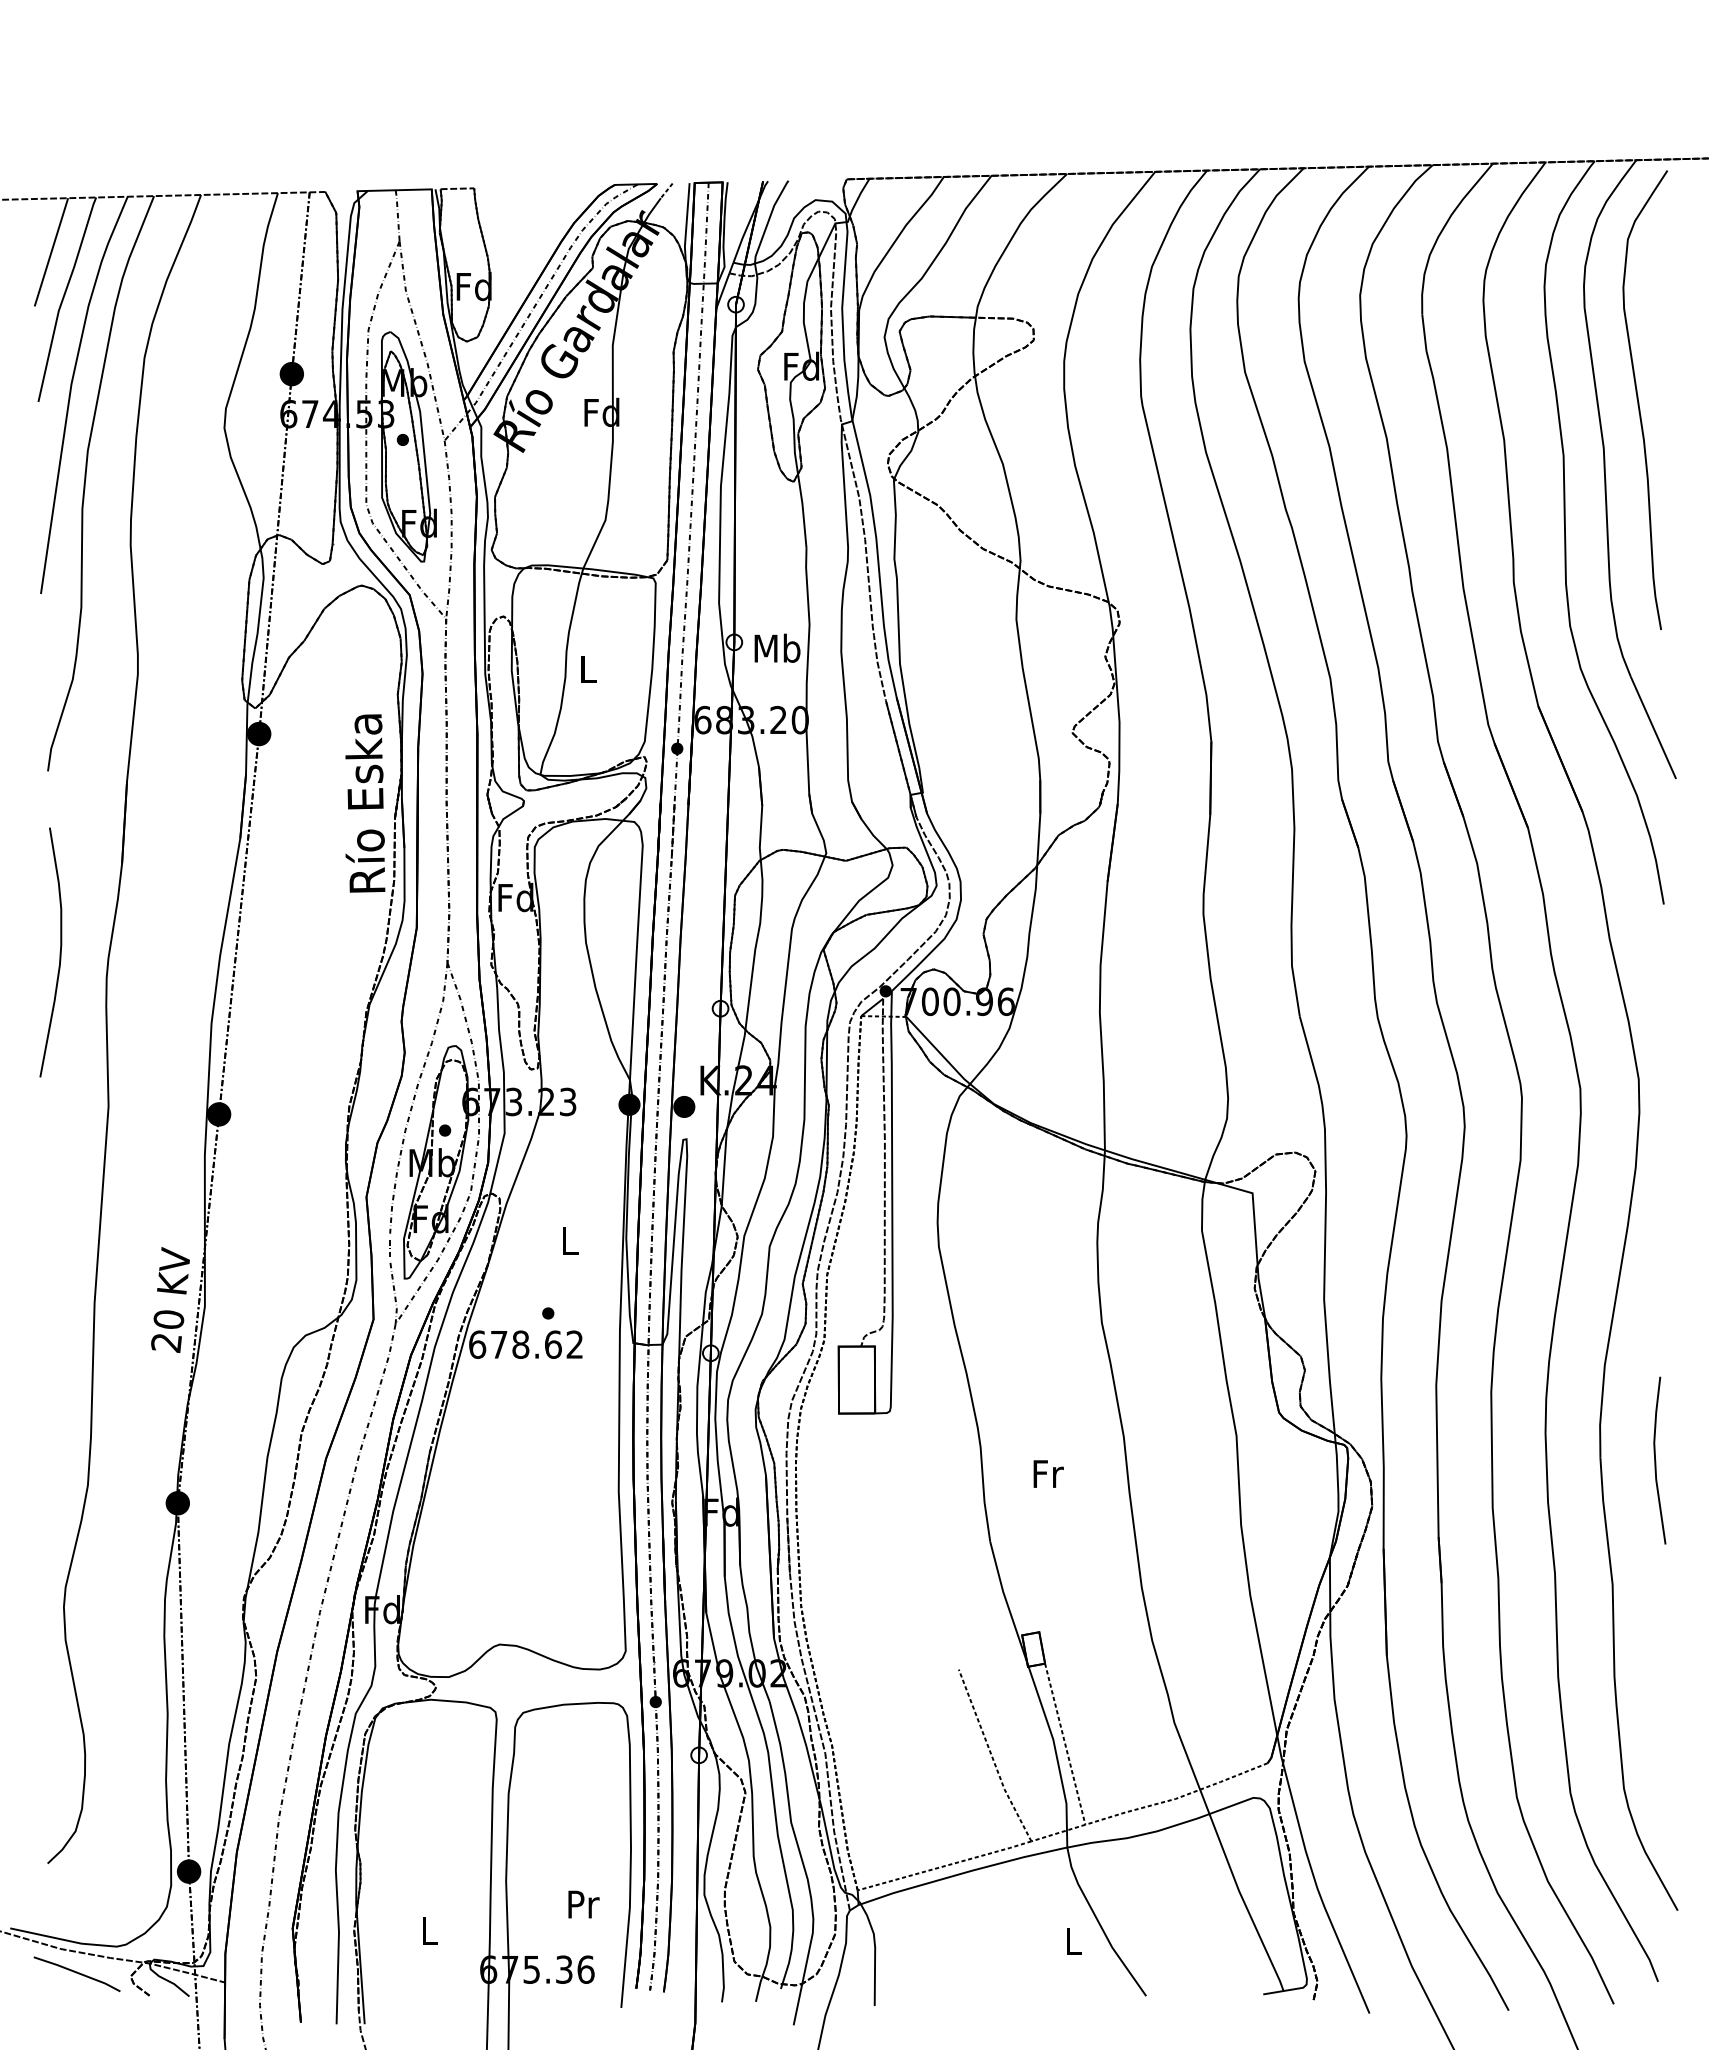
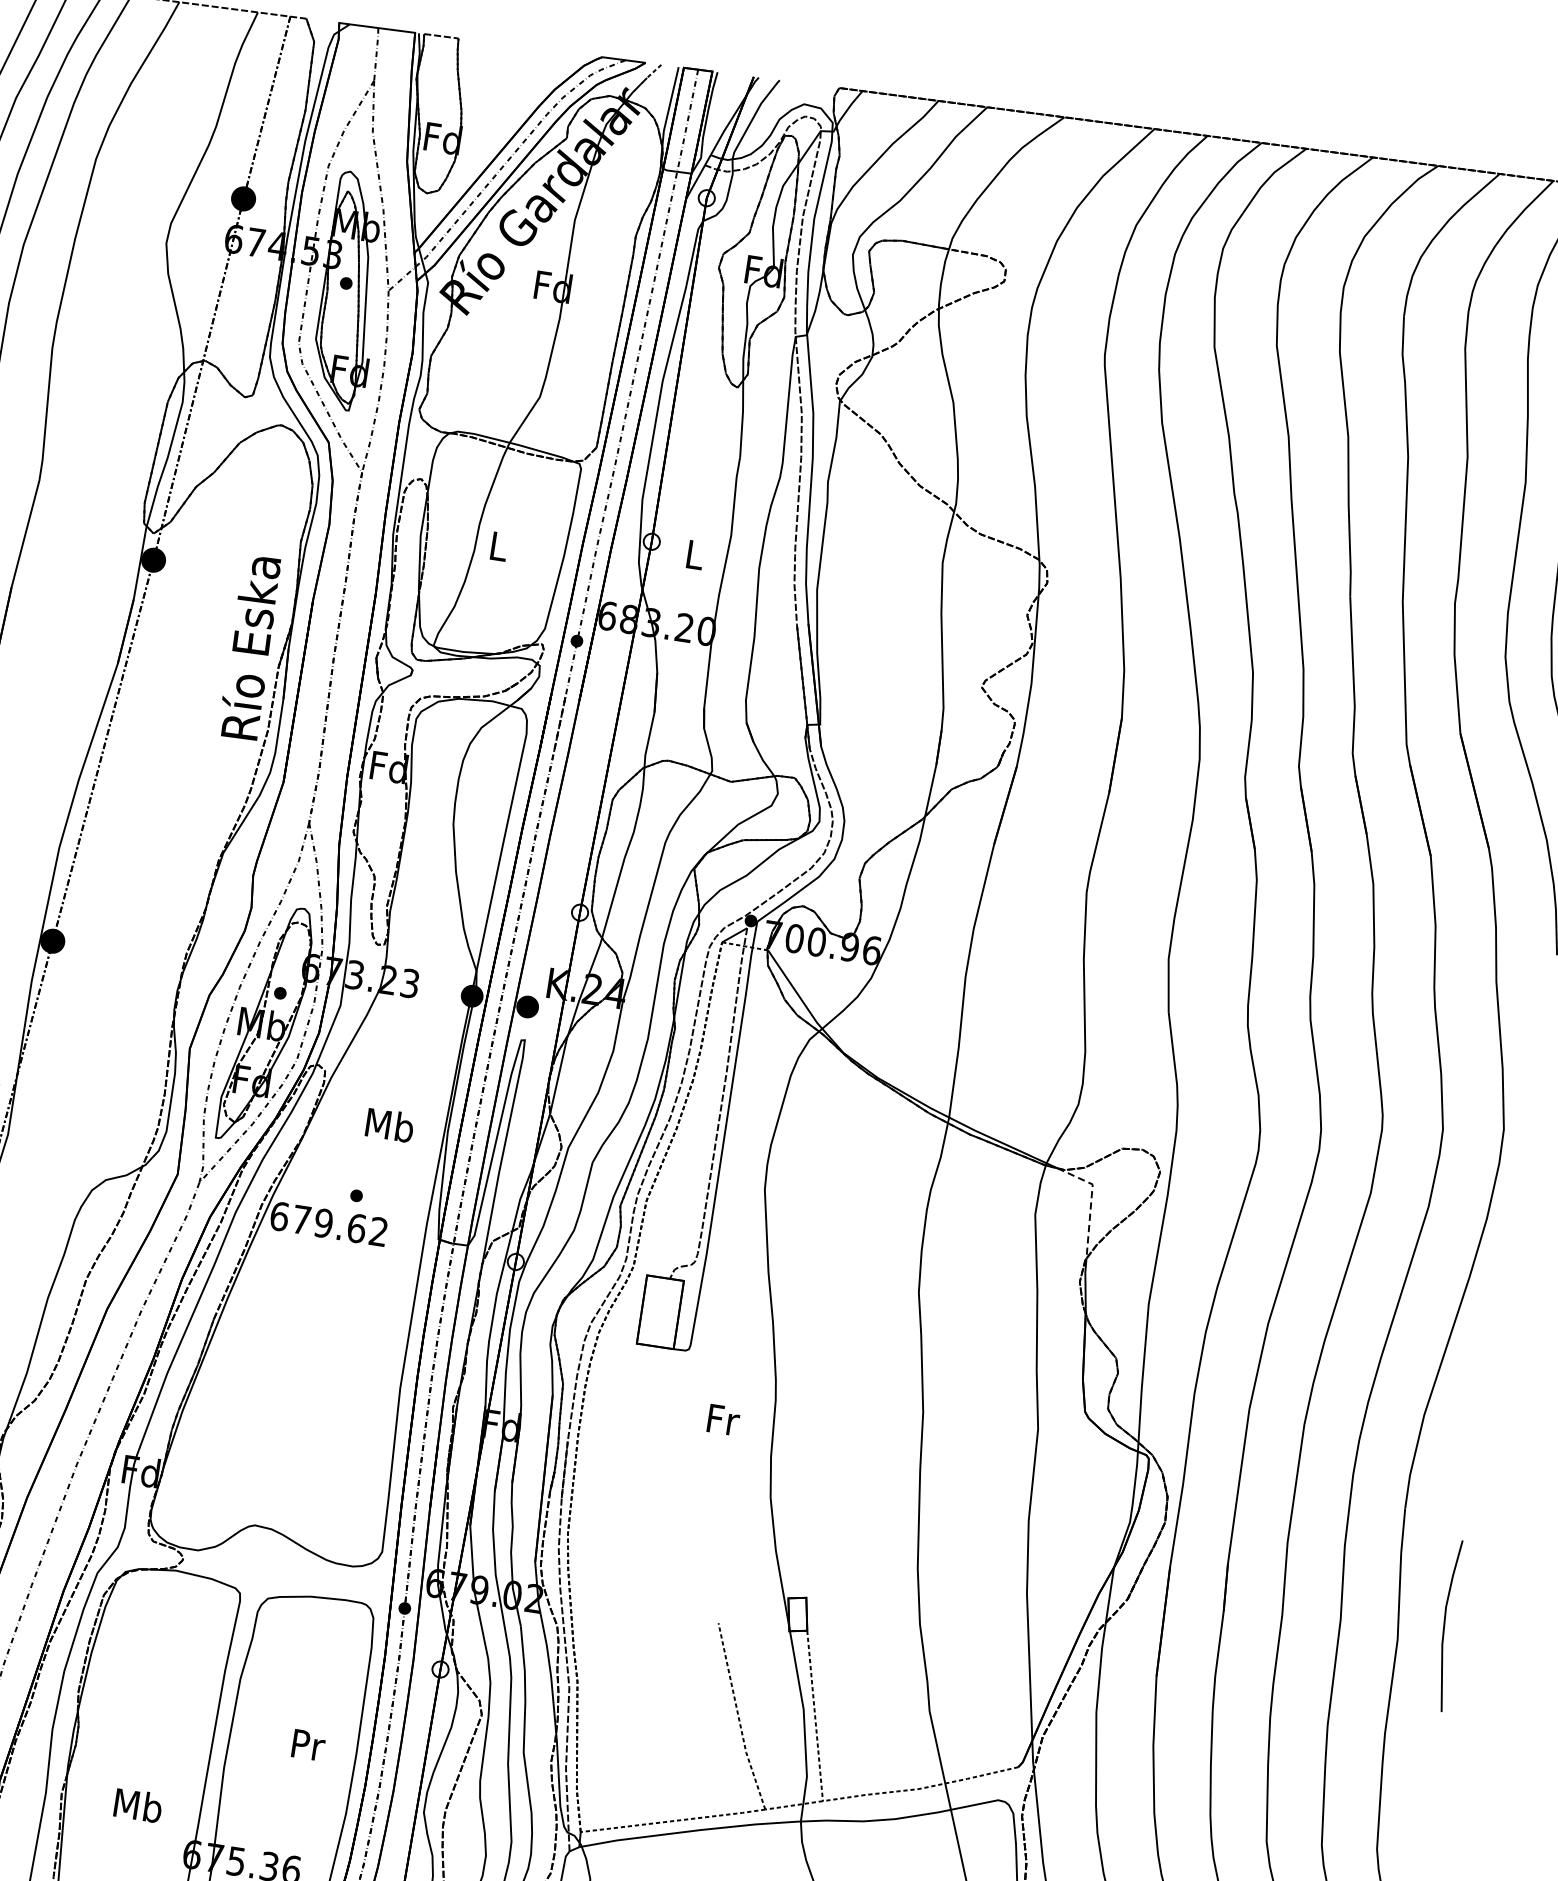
text: (777, 647) -> (694, 553), Mb -> L
line: (1253, 1210) -> (1090, 1202), solid -> dashed
text: (569, 1240) -> (389, 1124), L -> Mb
text: (520, 1344) -> (323, 1223), 678.62 -> 679.62
line: (1656, 1460) -> (1445, 1625), moved
text: (1048, 1473) -> (723, 1419), moved
text: (583, 1904) -> (308, 1745), moved
text: (429, 1930) -> (138, 1805), L -> Mb

